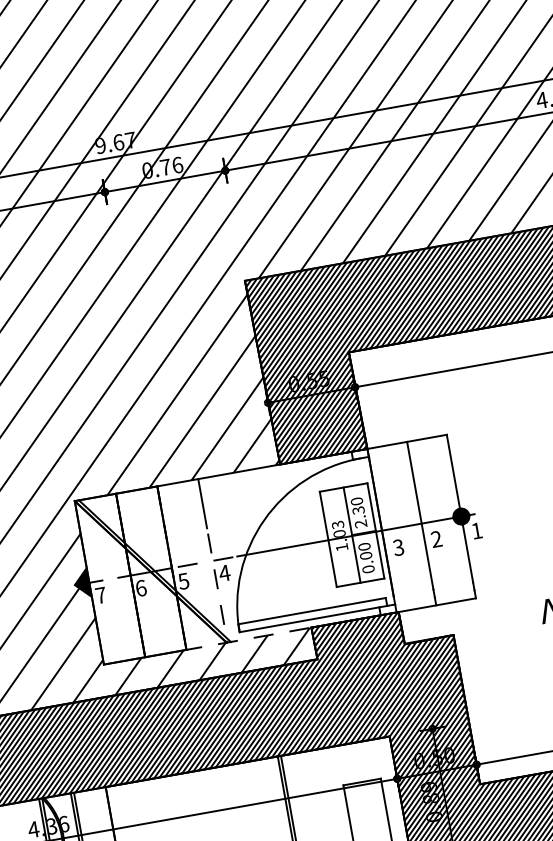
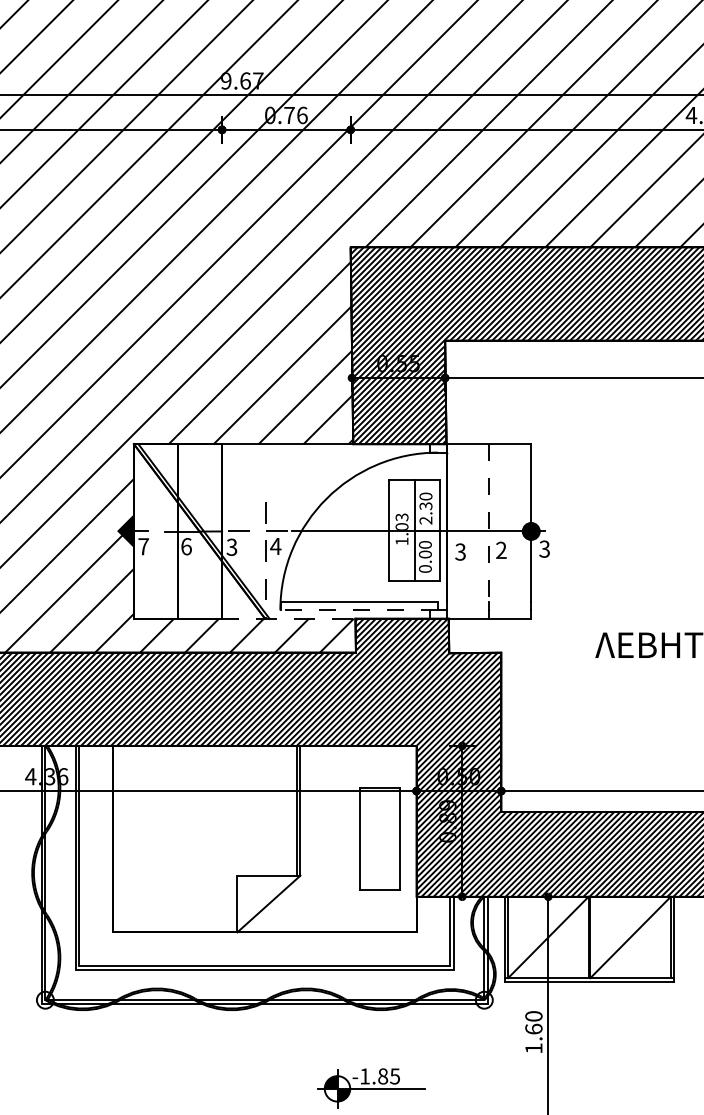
line: (202, 503) -> (265, 470), removed
line: (419, 515) -> (488, 522), solid -> dashed
text: (476, 530) -> (544, 548), 1 -> 3
text: (184, 580) -> (232, 546), 5 -> 3
line: (313, 619) -> (359, 610), solid -> dashed

